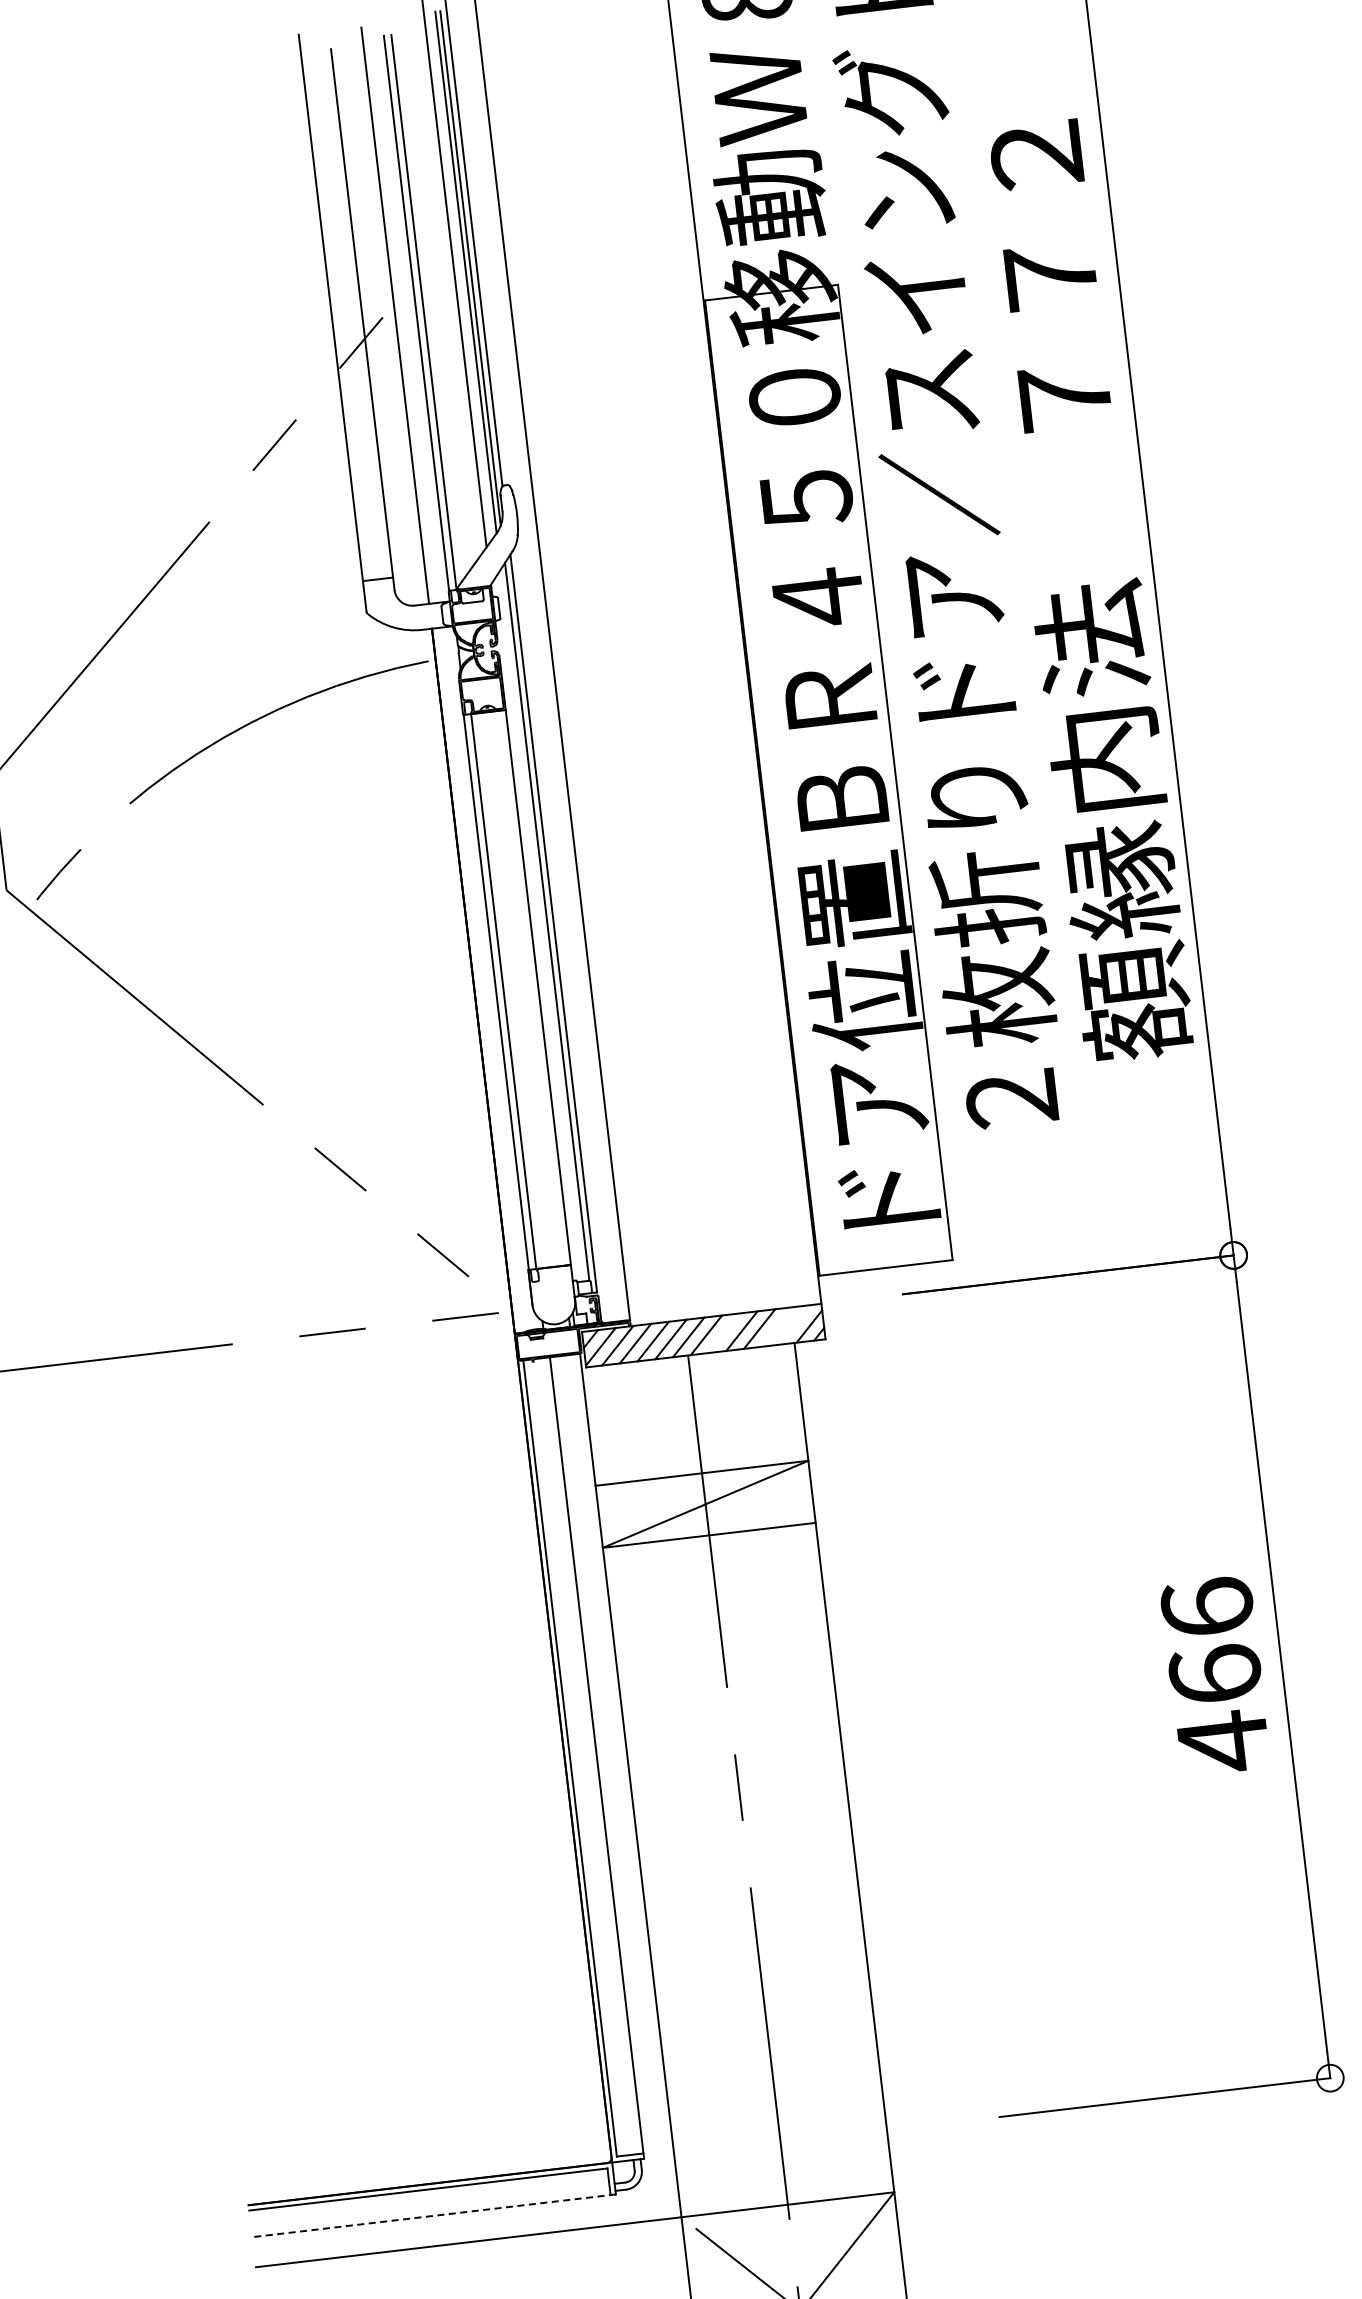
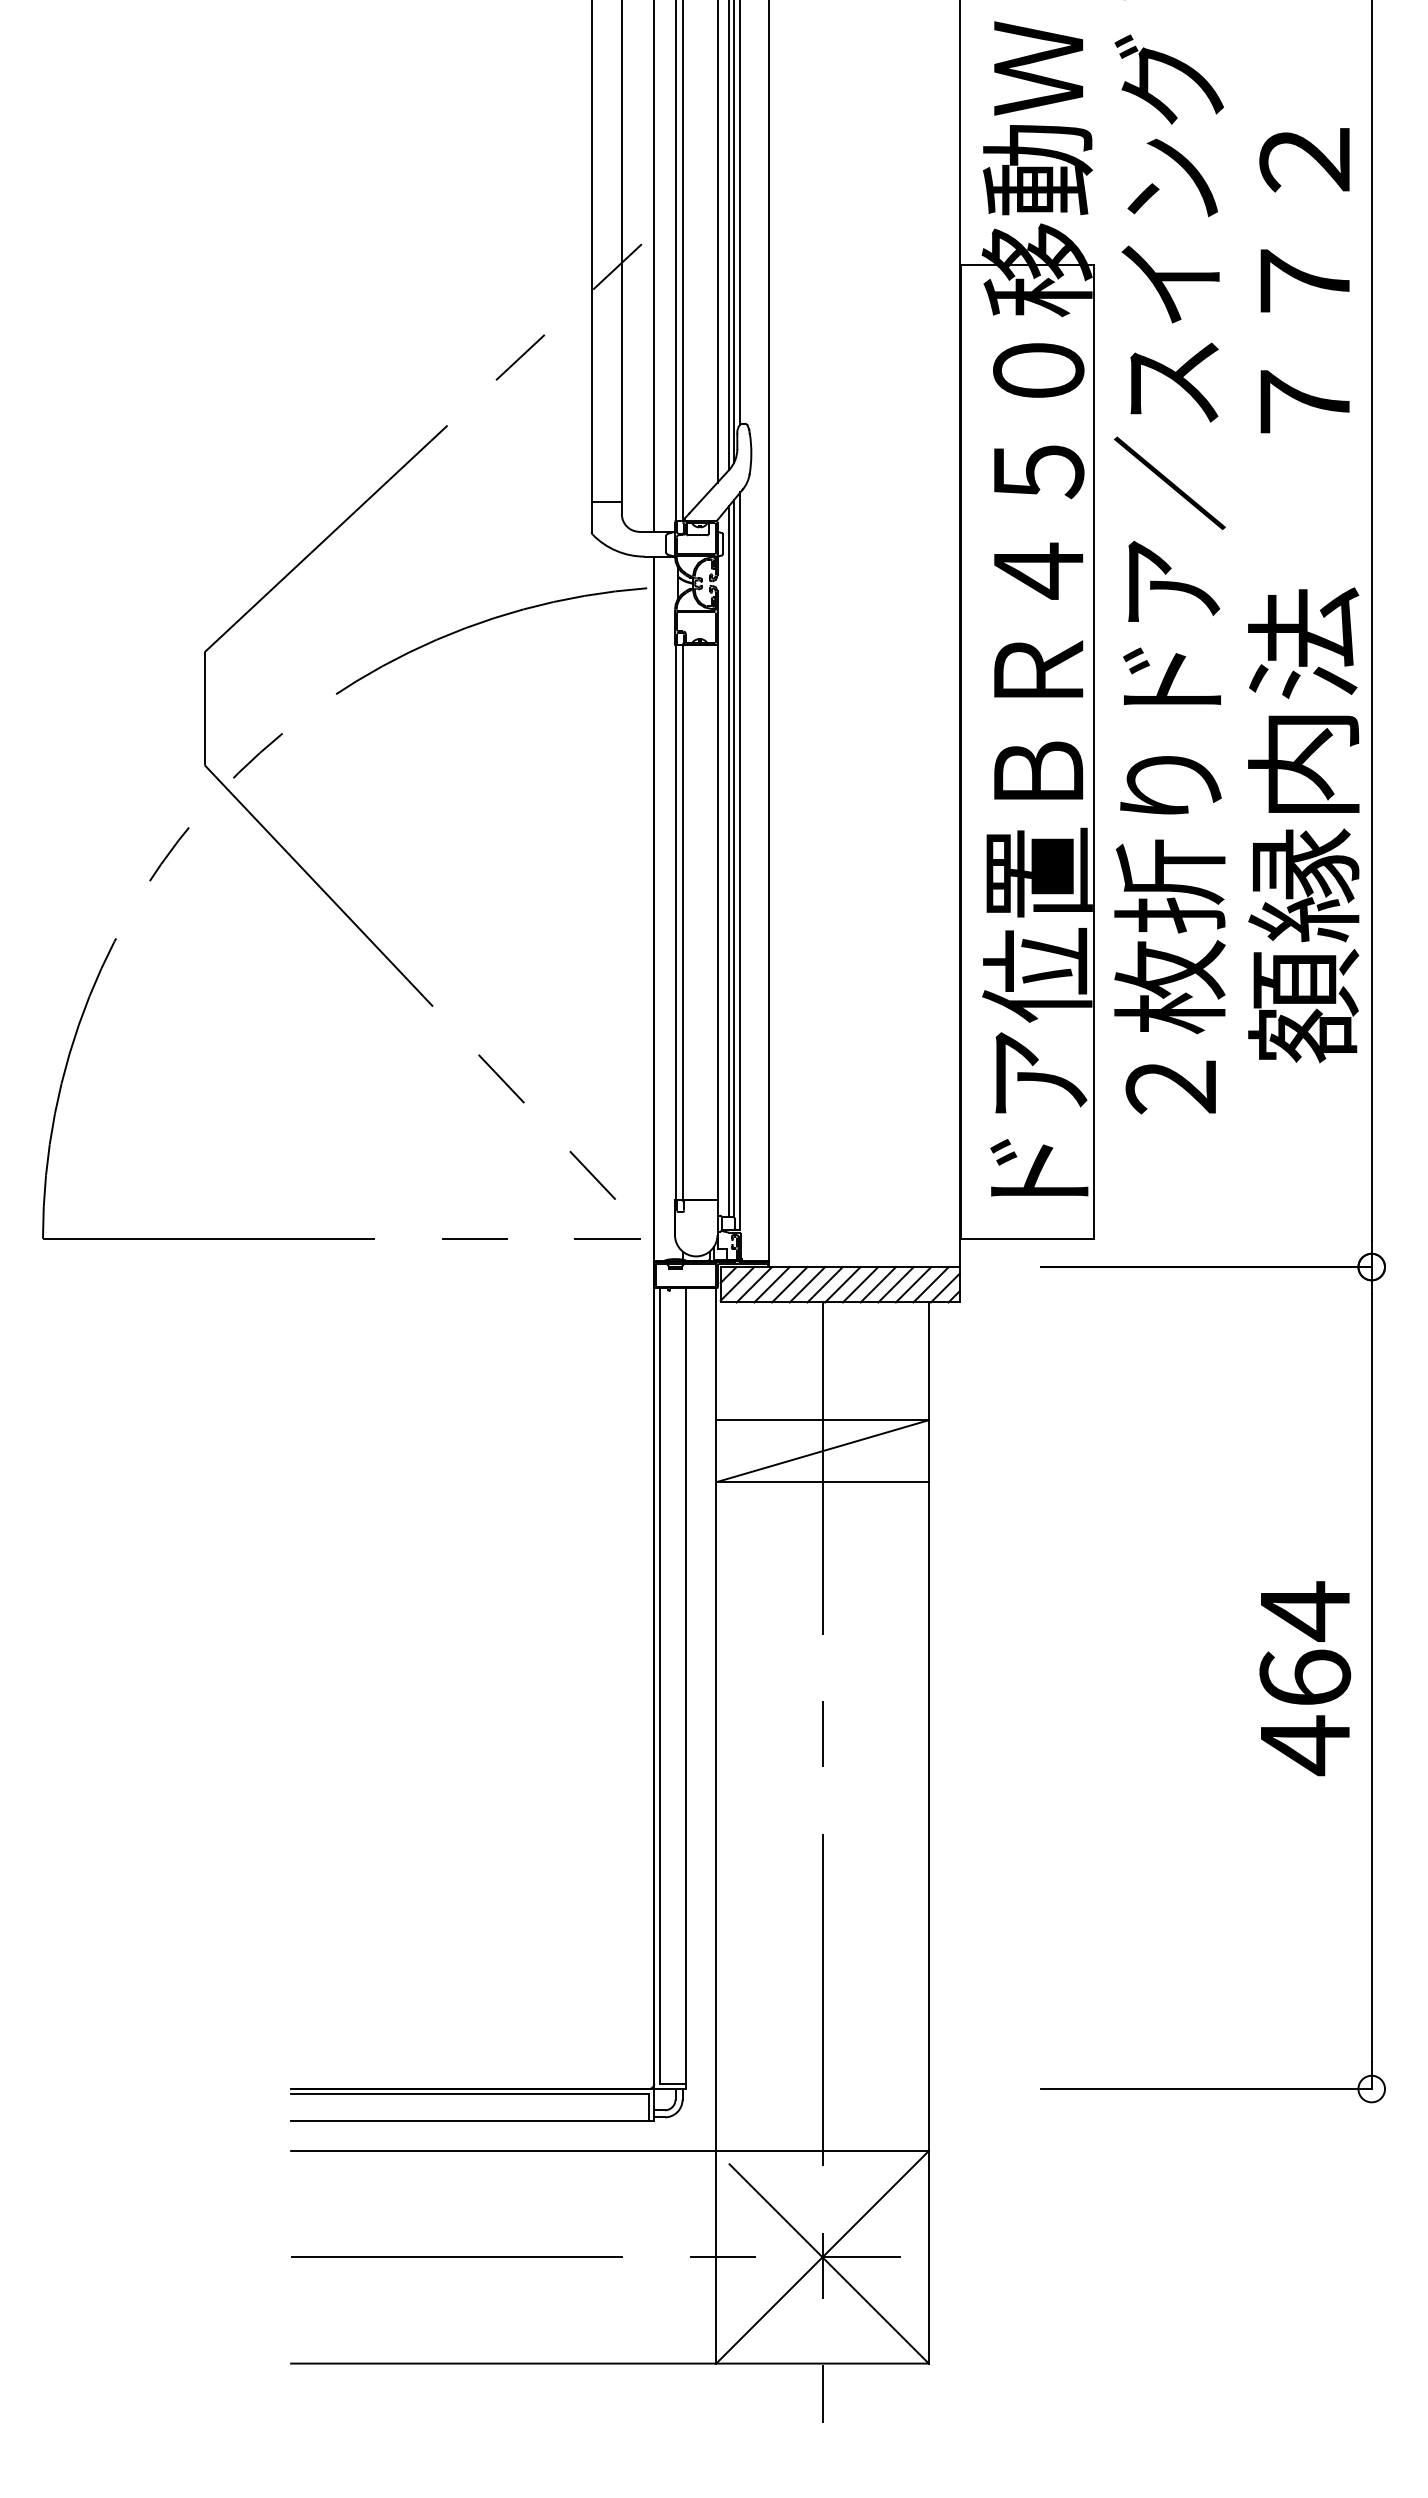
line: (542, 925) -> (728, 861), added
line: (794, 1324) -> (930, 1284), added
line: (777, 1326) -> (913, 1284), added
line: (724, 1333) -> (860, 1284), added
text: (1207, 1607) -> (1305, 1611), 466 -> 464
line: (433, 2215) -> (472, 2120), dashed -> solid

